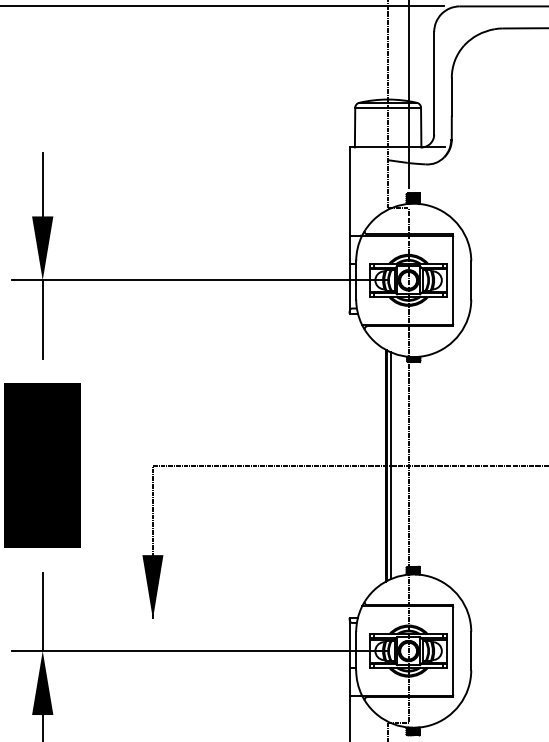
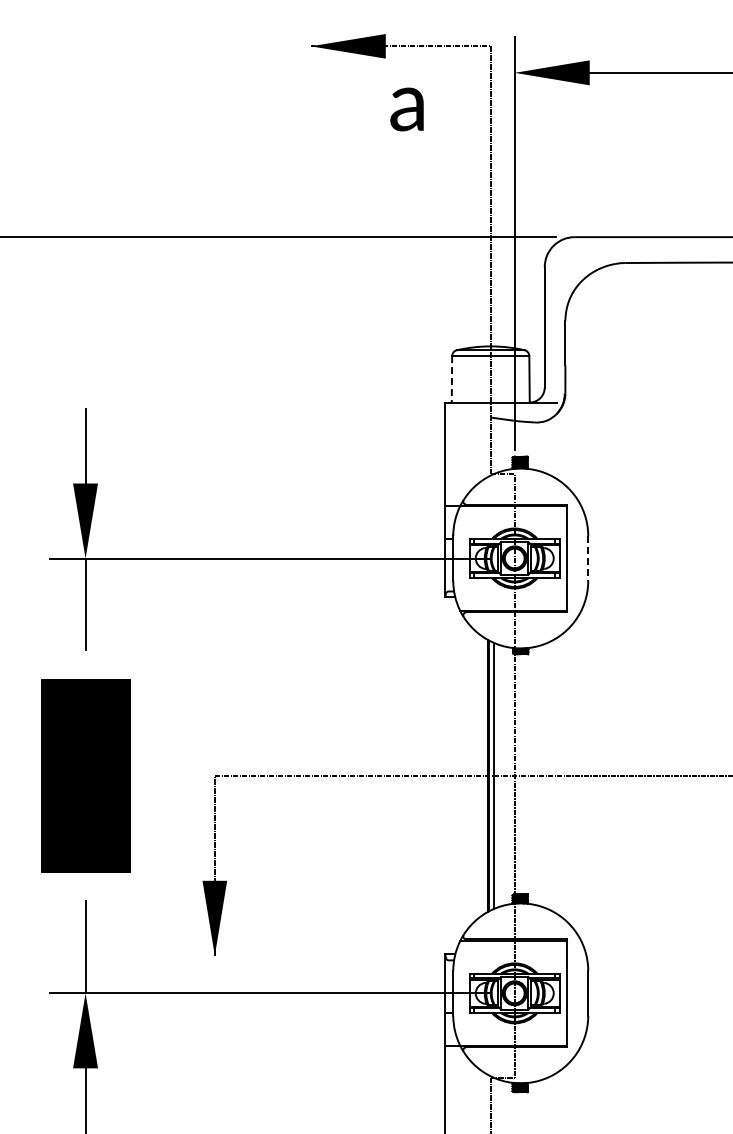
line: (354, 127) -> (451, 379), solid -> dashed
line: (471, 281) -> (588, 559), solid -> dashed

